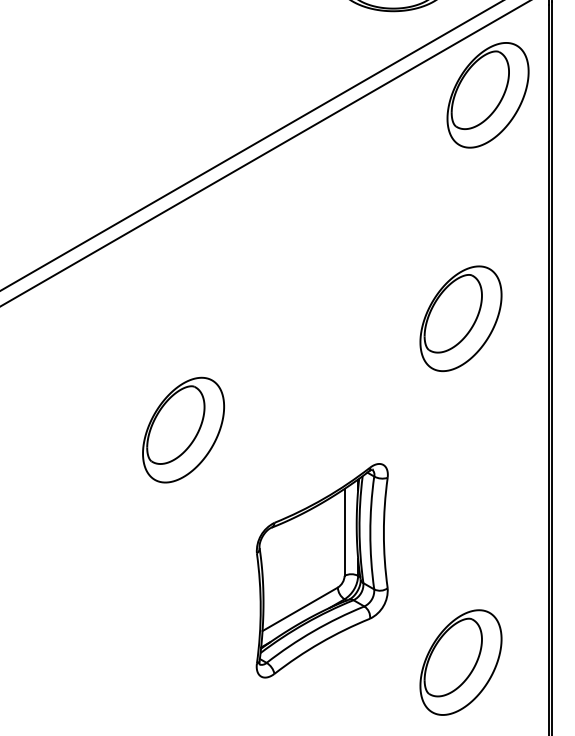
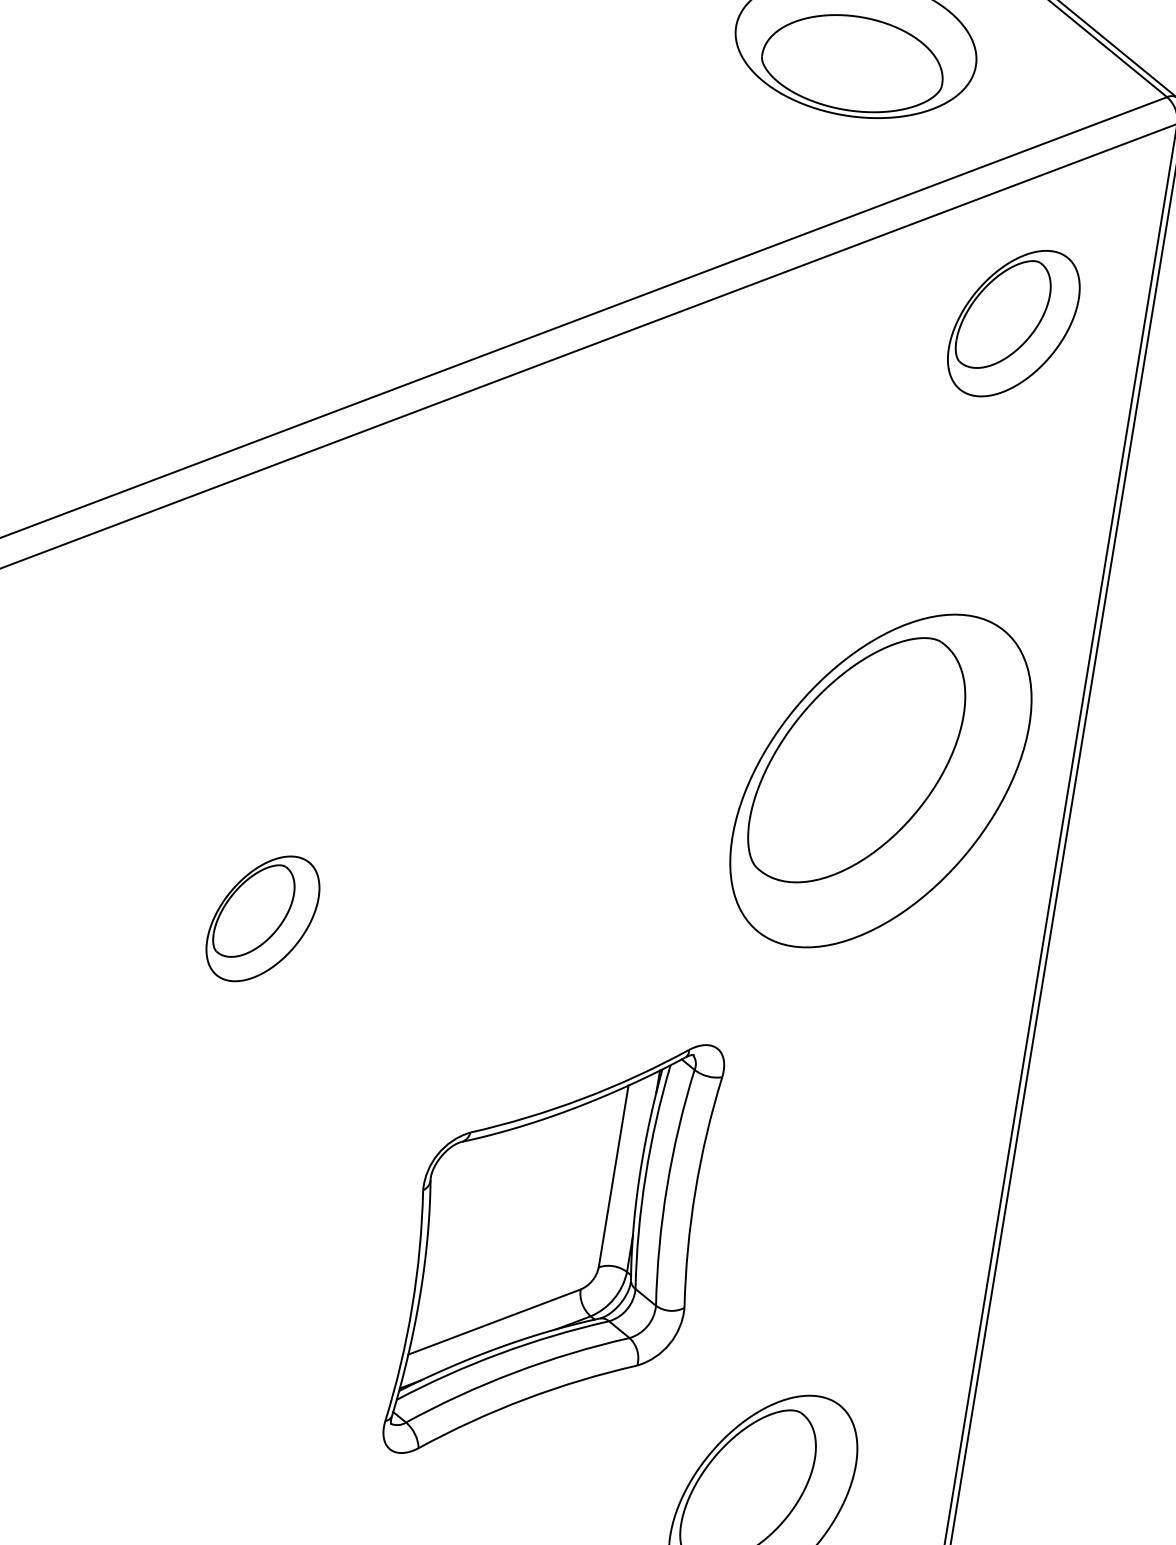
part: (487, 95) -> (1012, 323), size x0.7
part: (460, 318) -> (879, 780), size x1.6
part: (183, 429) -> (263, 917), size x0.6
part: (321, 570) -> (552, 1248), moved

